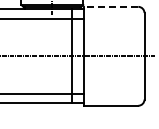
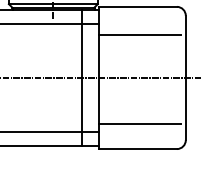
line: (110, 6) -> (136, 6), dashed -> solid
line: (112, 26) -> (139, 35), added
line: (112, 88) -> (139, 124), added

